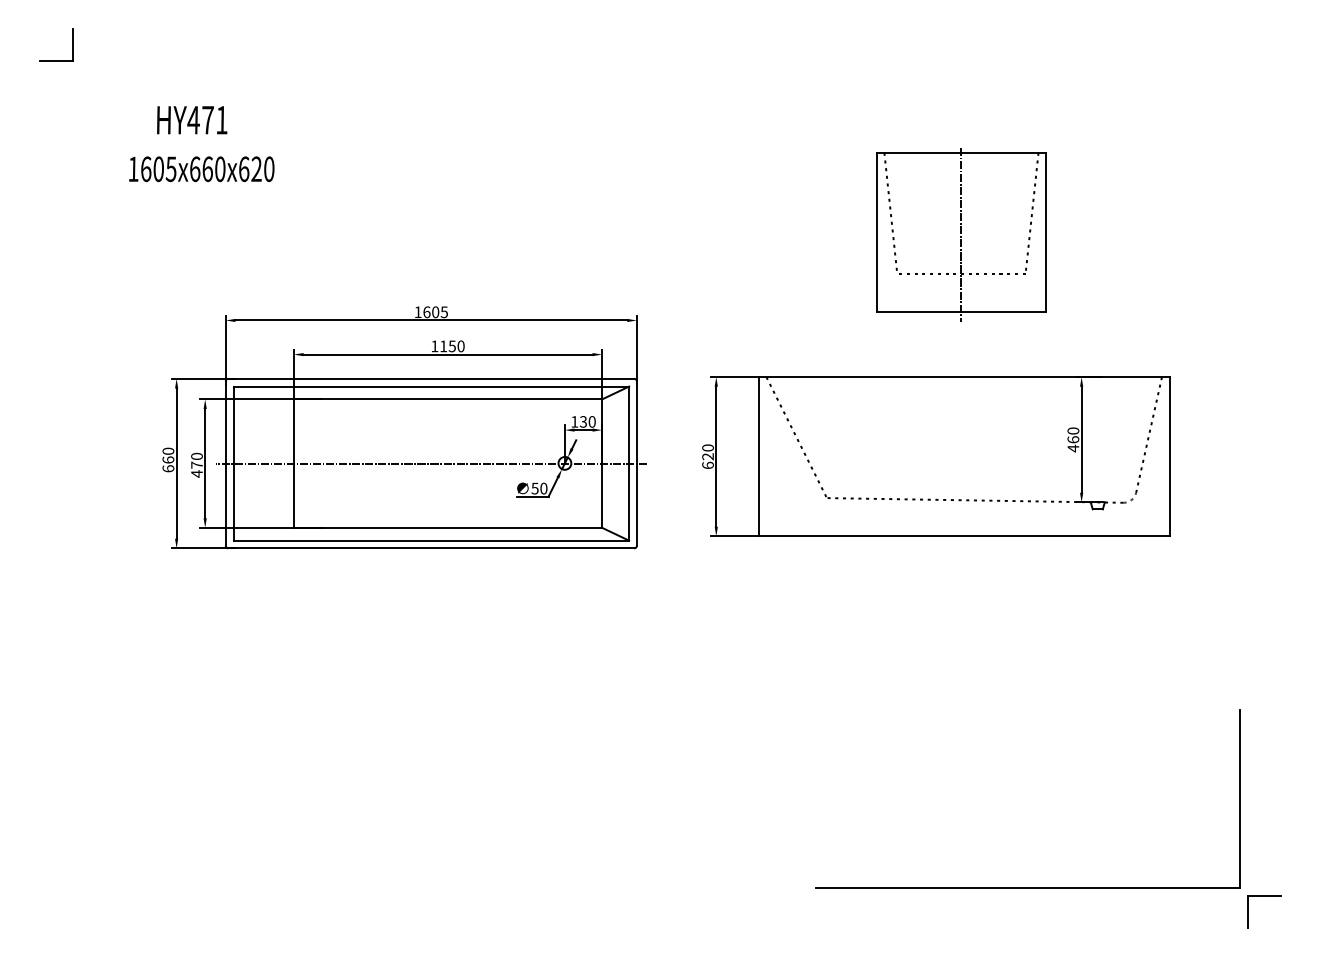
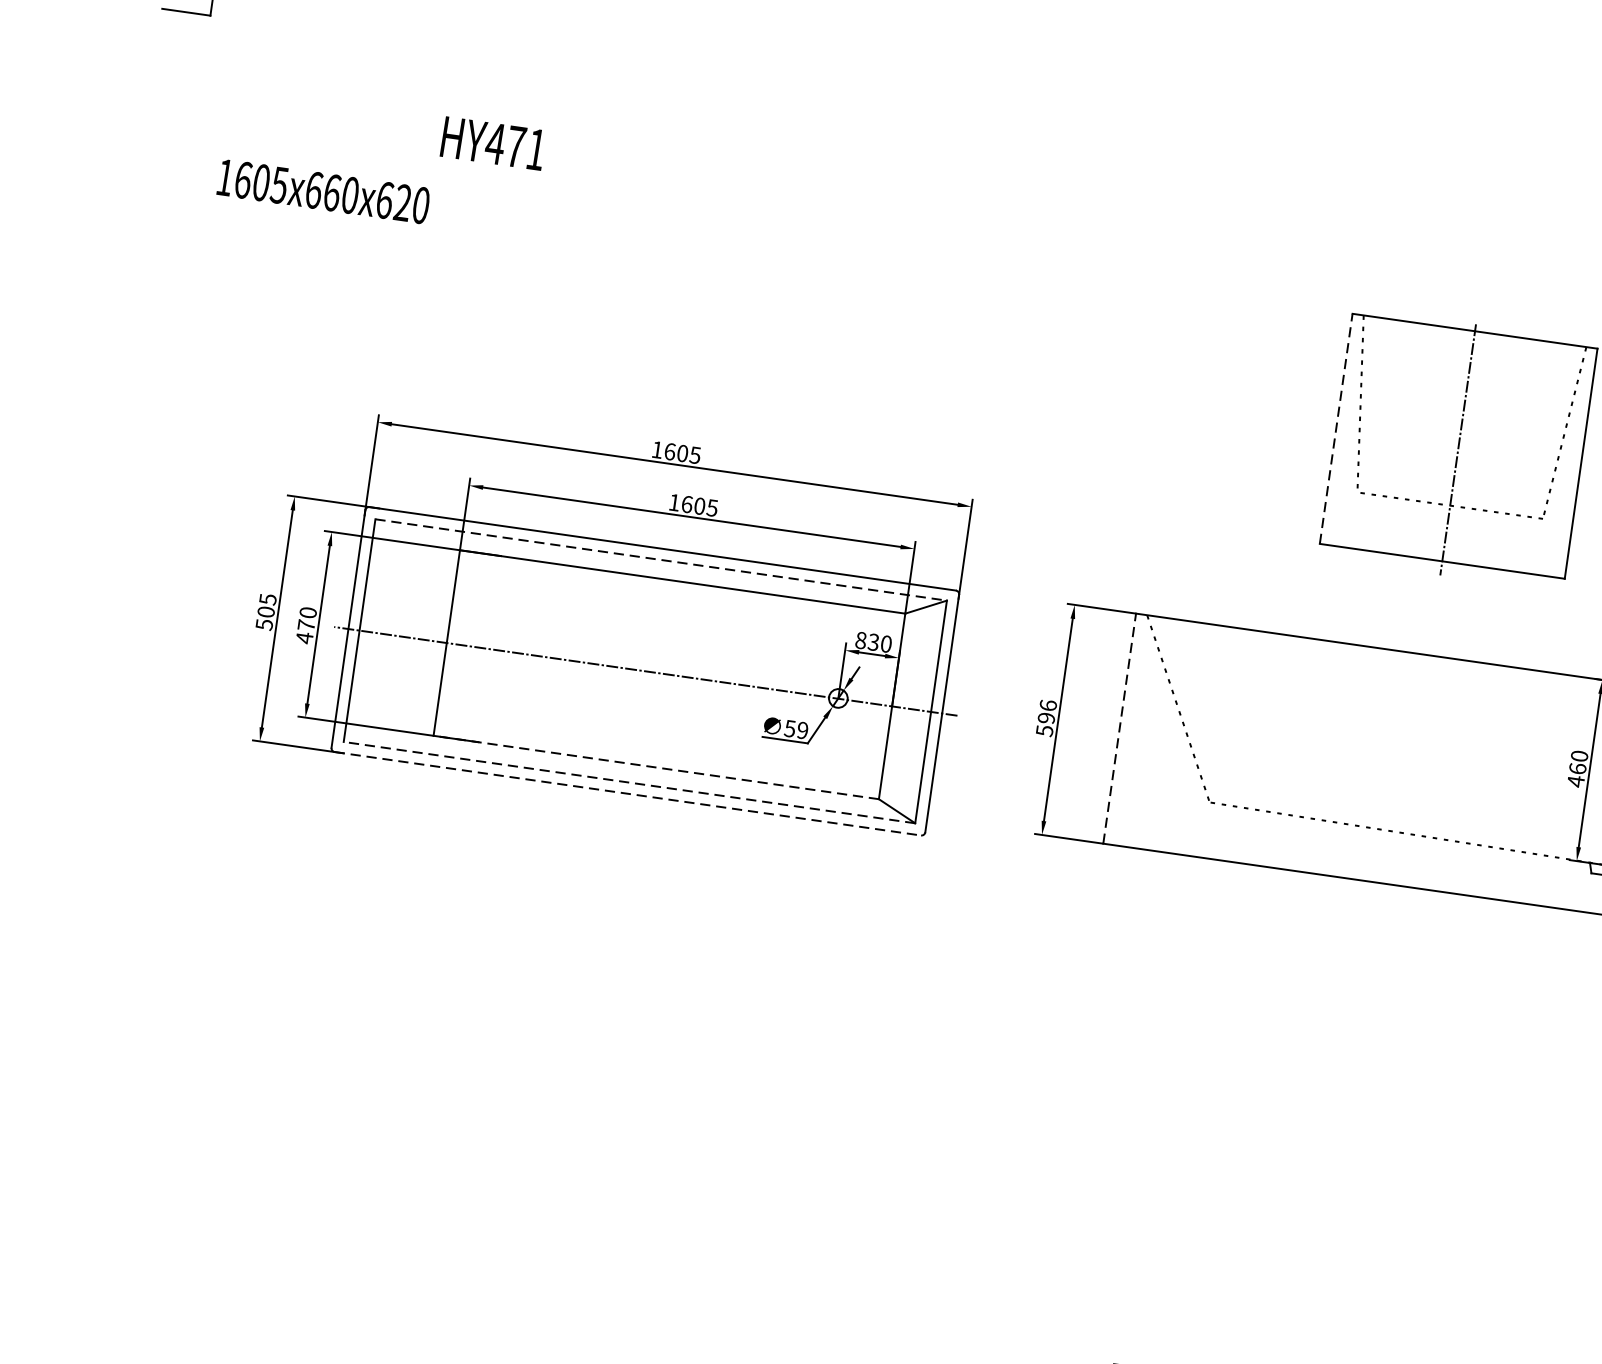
text: (192, 120) -> (493, 143), moved
text: (201, 169) -> (323, 191), moved
line: (876, 232) -> (1335, 428), solid -> dashed
text: (452, 346) -> (699, 506), 1150 -> 1605
line: (431, 386) -> (661, 559), solid -> dashed
text: (574, 421) -> (860, 639), 130 -> 830
text: (707, 456) -> (1045, 717), 620 -> 596
line: (758, 456) -> (1119, 728), solid -> dashed
text: (168, 459) -> (266, 611), 660 -> 505
text: (543, 488) -> (802, 730), 50 -> 59
line: (447, 527) -> (655, 766), solid -> dashed
line: (431, 540) -> (629, 782), solid -> dashed
line: (431, 548) -> (628, 793), solid -> dashed

